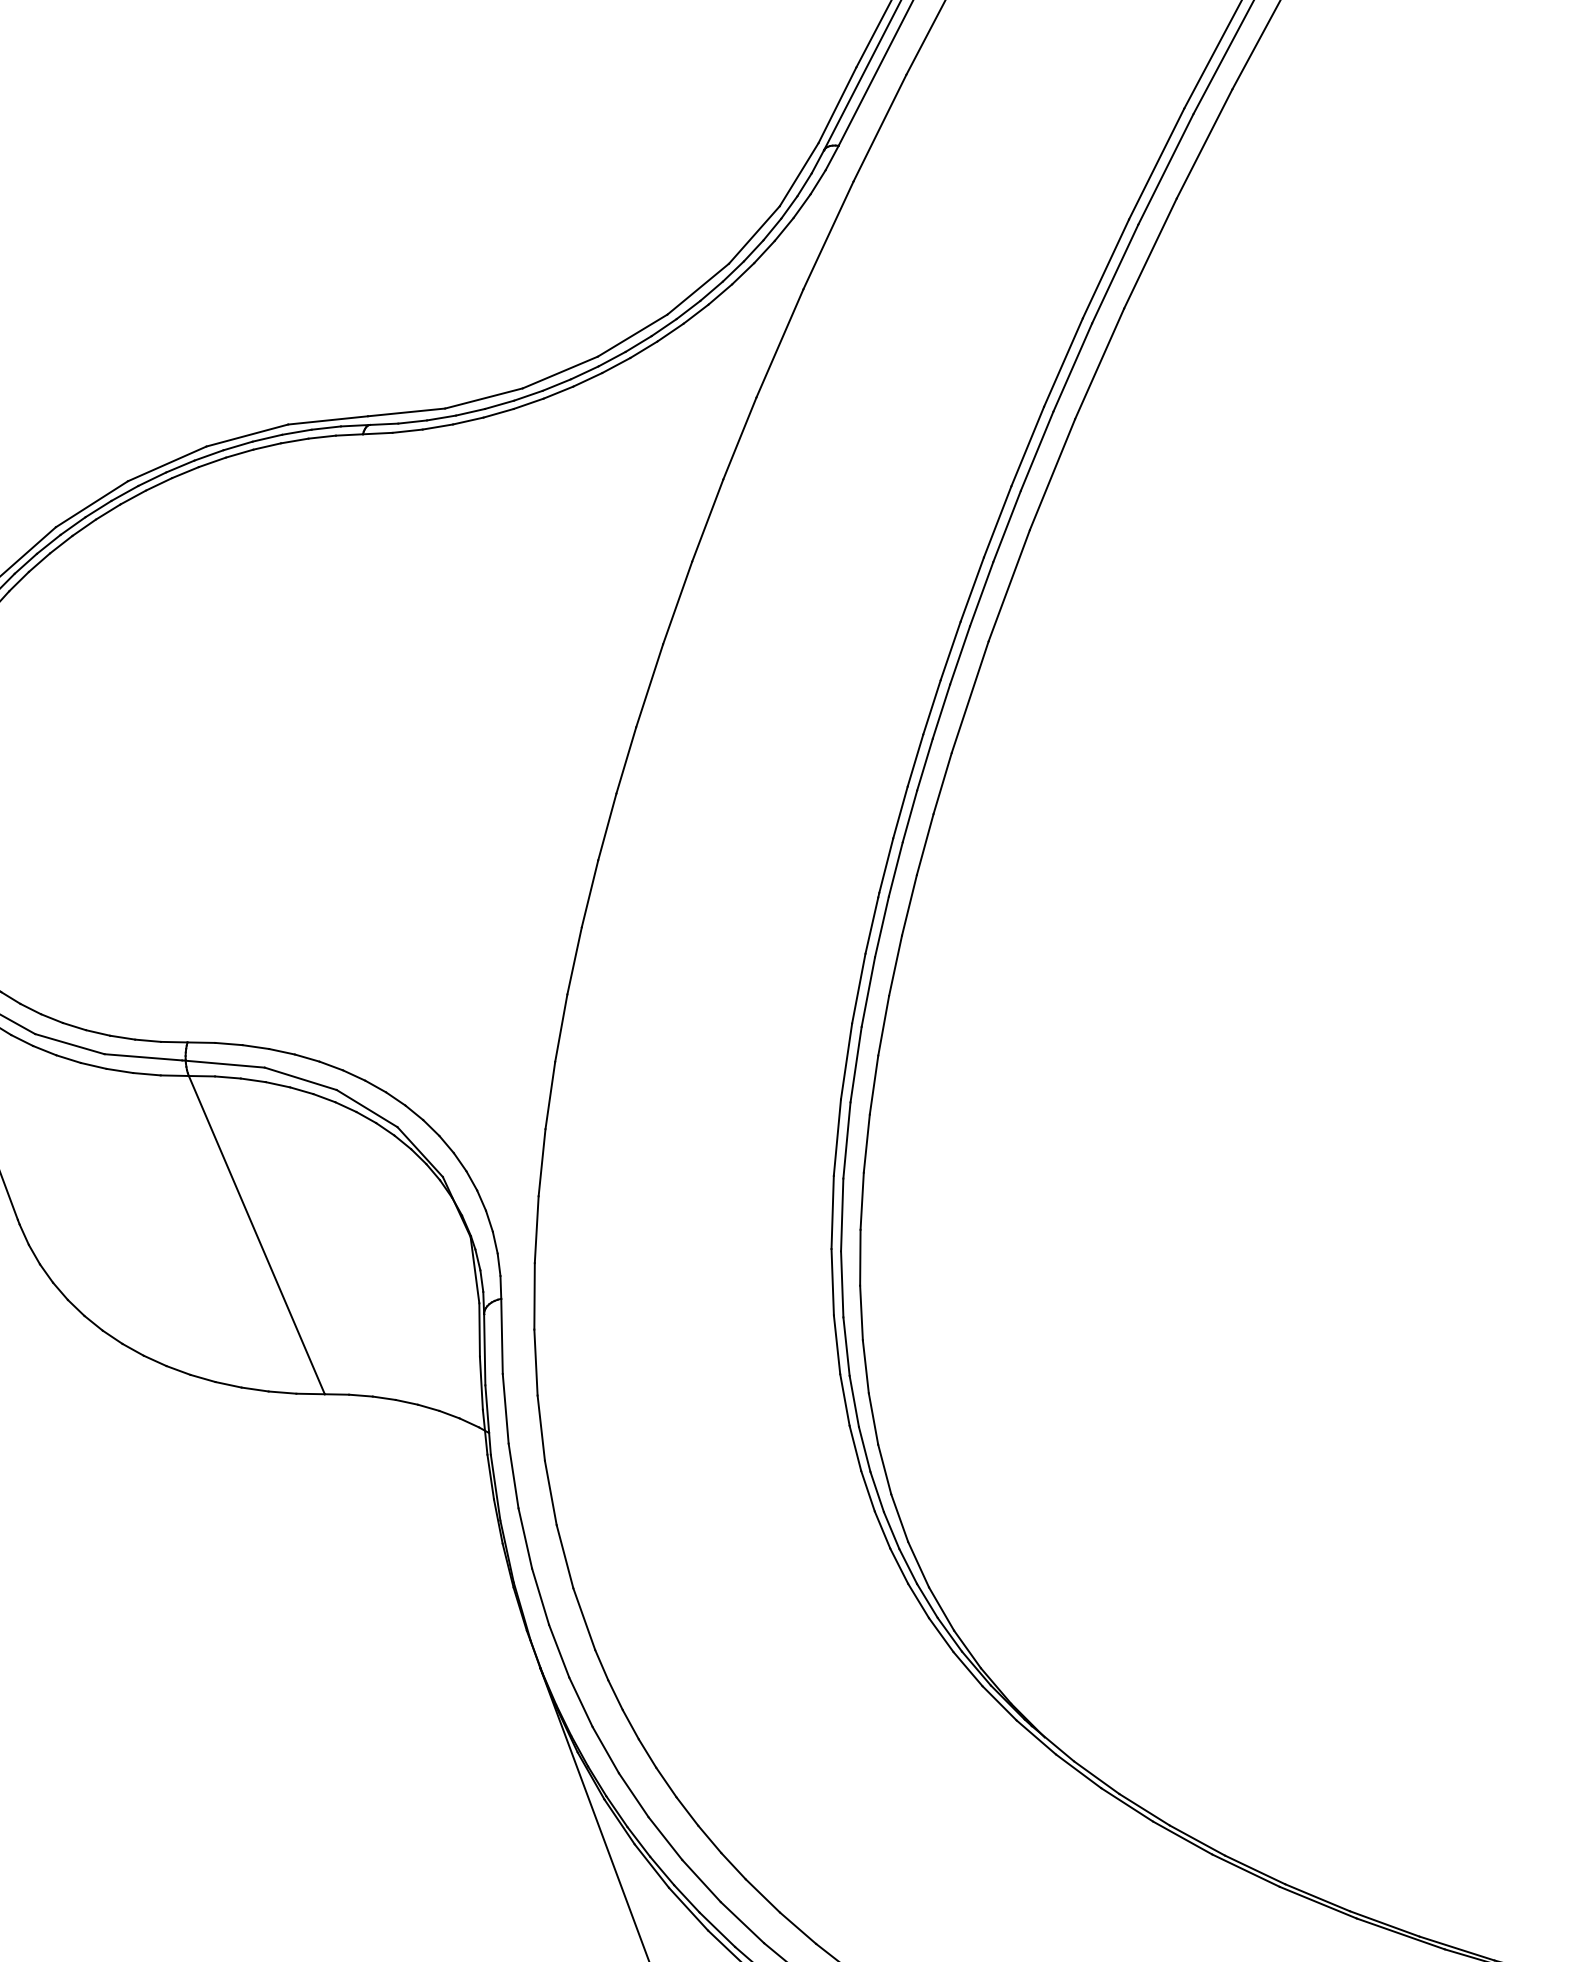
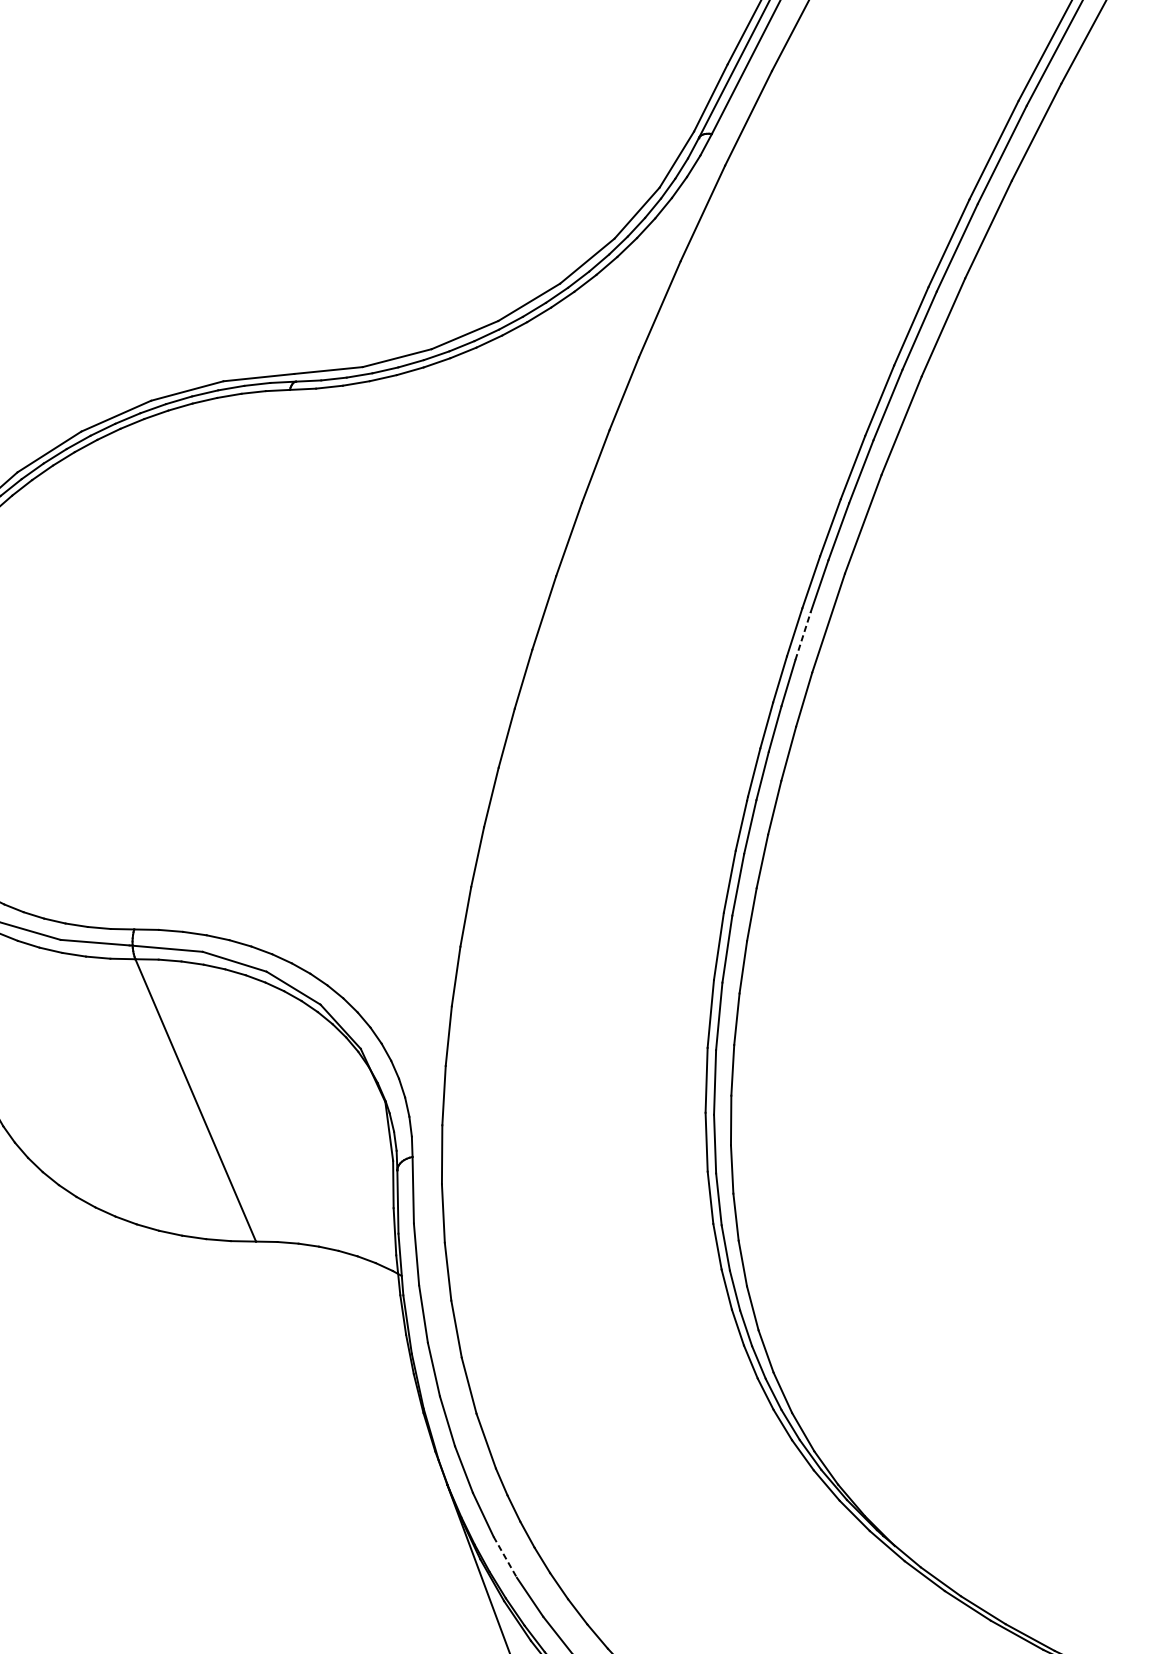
line: (941, 711) -> (803, 635), solid -> dashed
line: (605, 1750) -> (505, 1557), solid -> dashed

